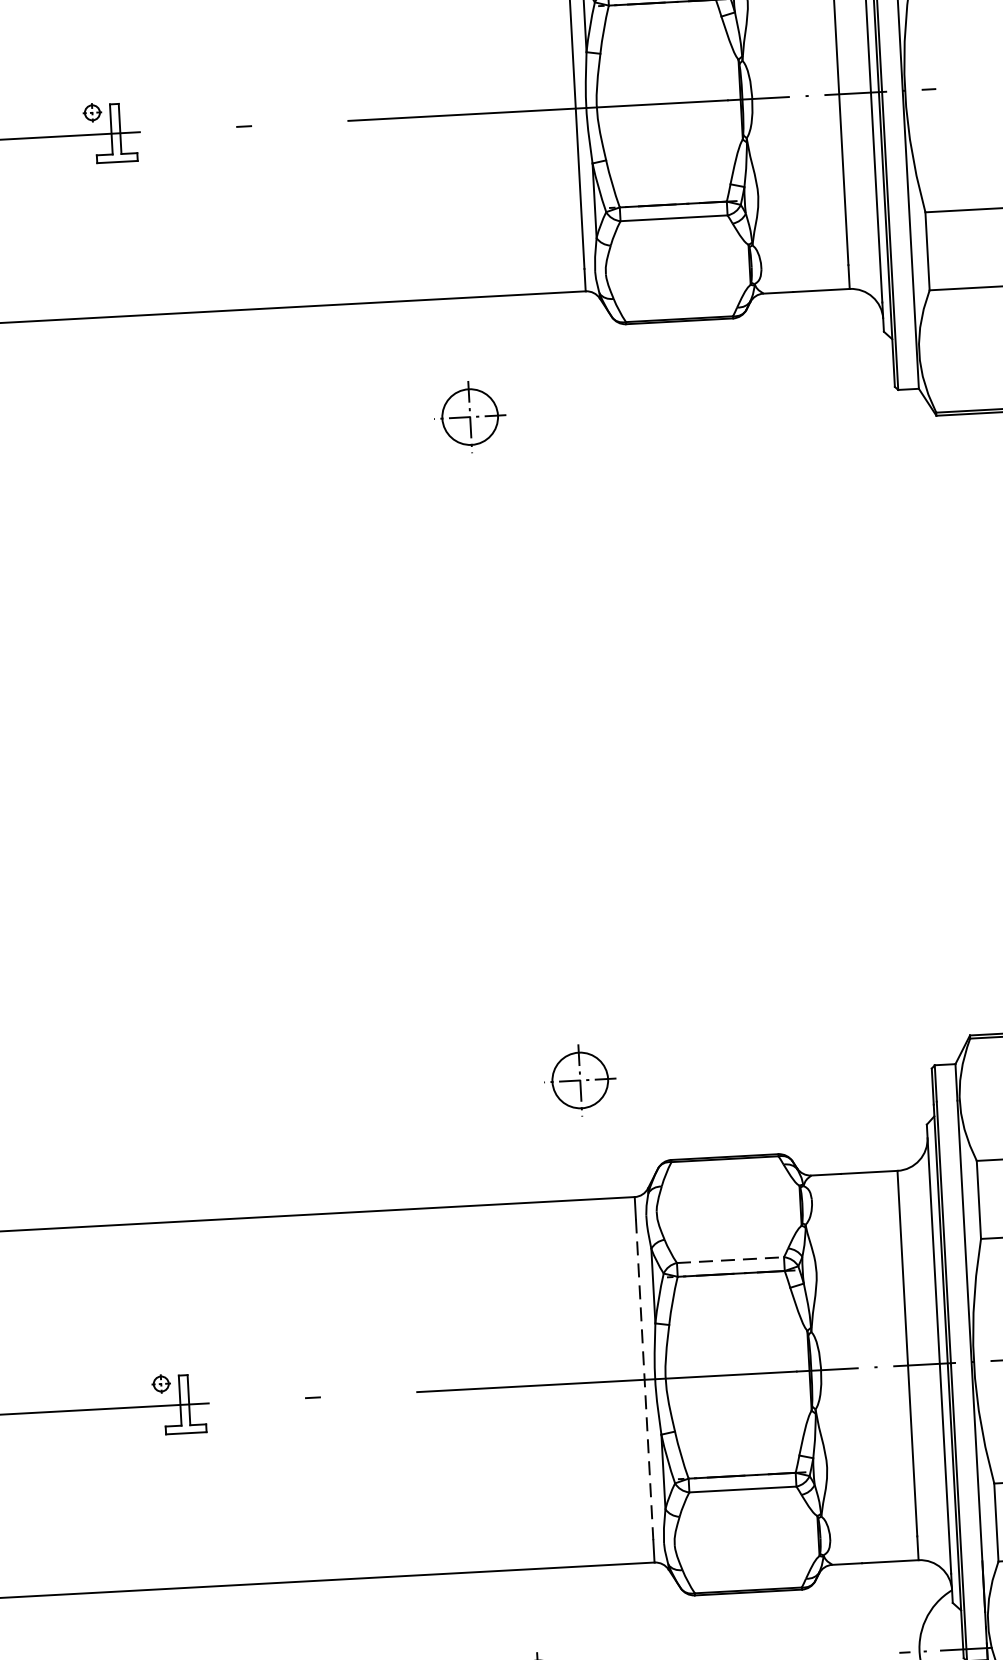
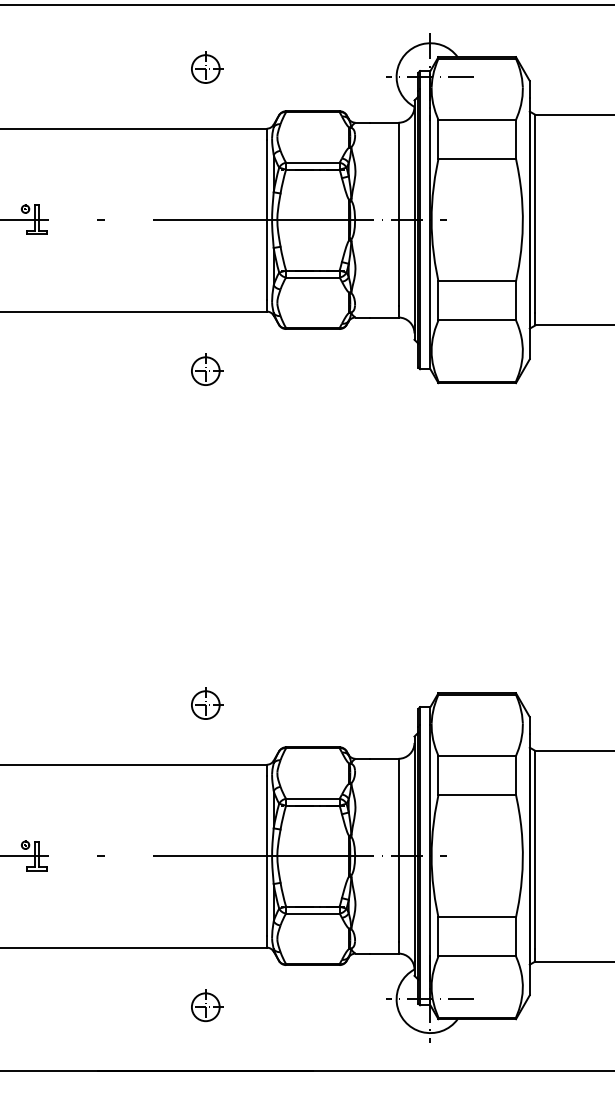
part: (583, 1077) -> (207, 703), moved
line: (729, 1259) -> (312, 798), dashed -> solid
line: (644, 1380) -> (266, 856), dashed -> solid

